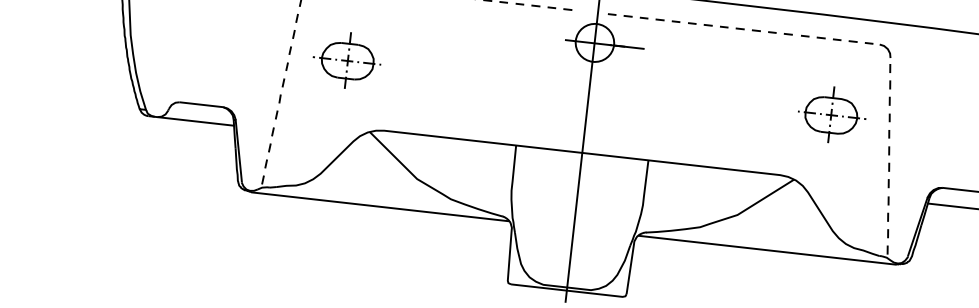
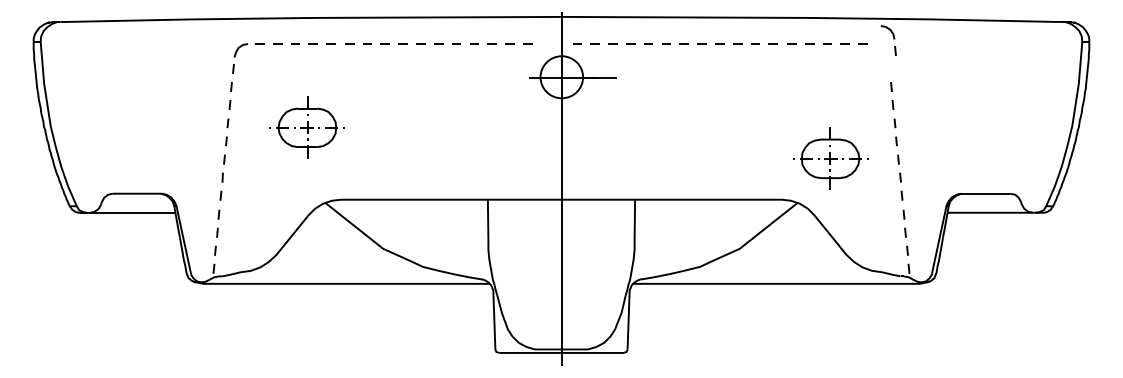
part: (885, 58) -> (888, 40), moved
part: (346, 60) -> (306, 127), moved
part: (831, 115) -> (830, 158), moved

